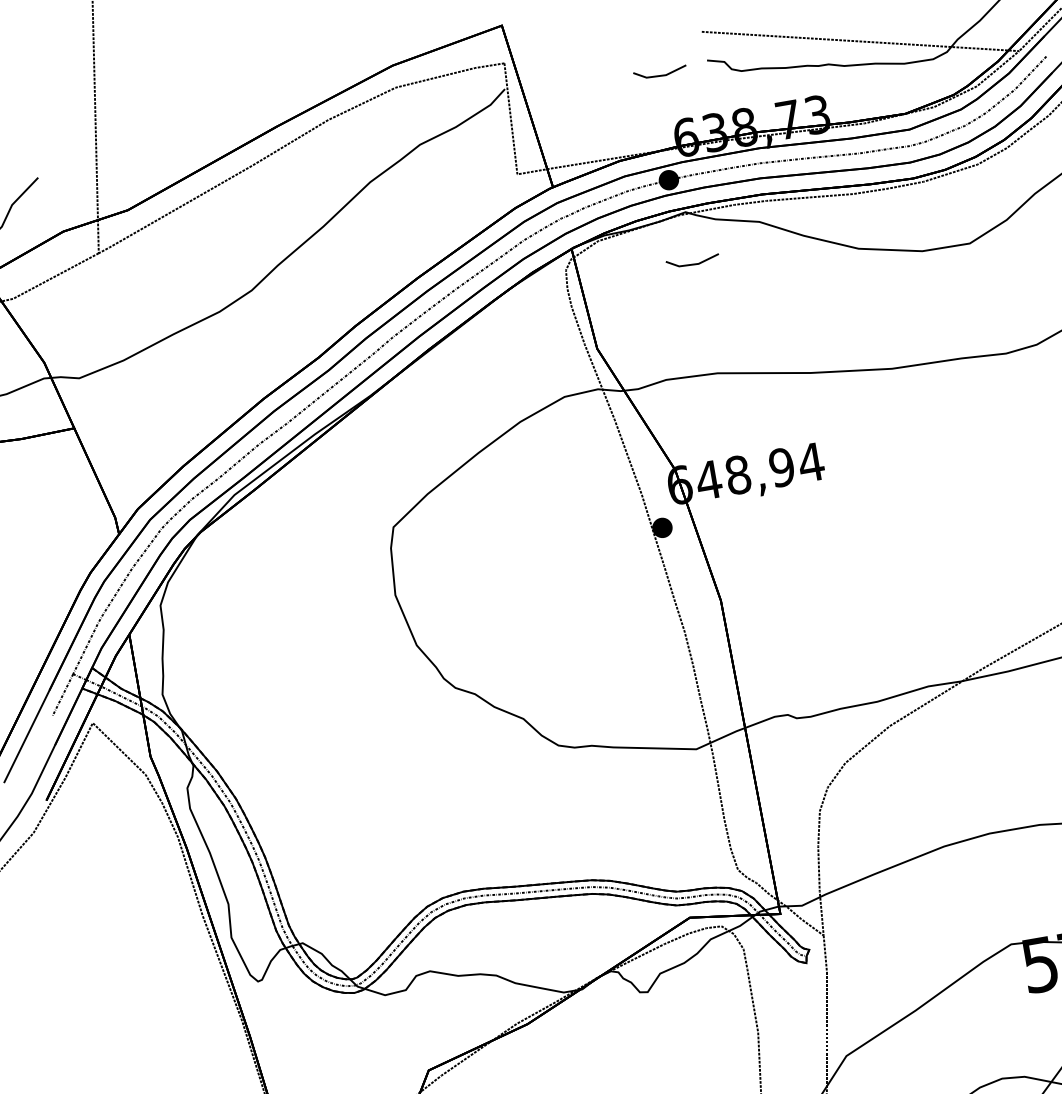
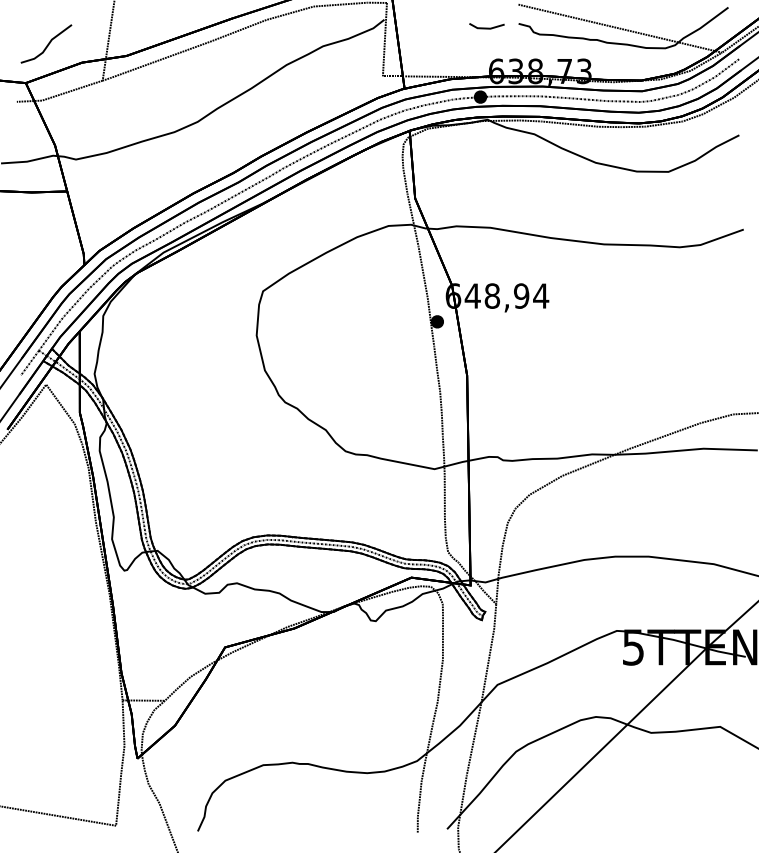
line: (692, 263) -> (486, 153), removed

